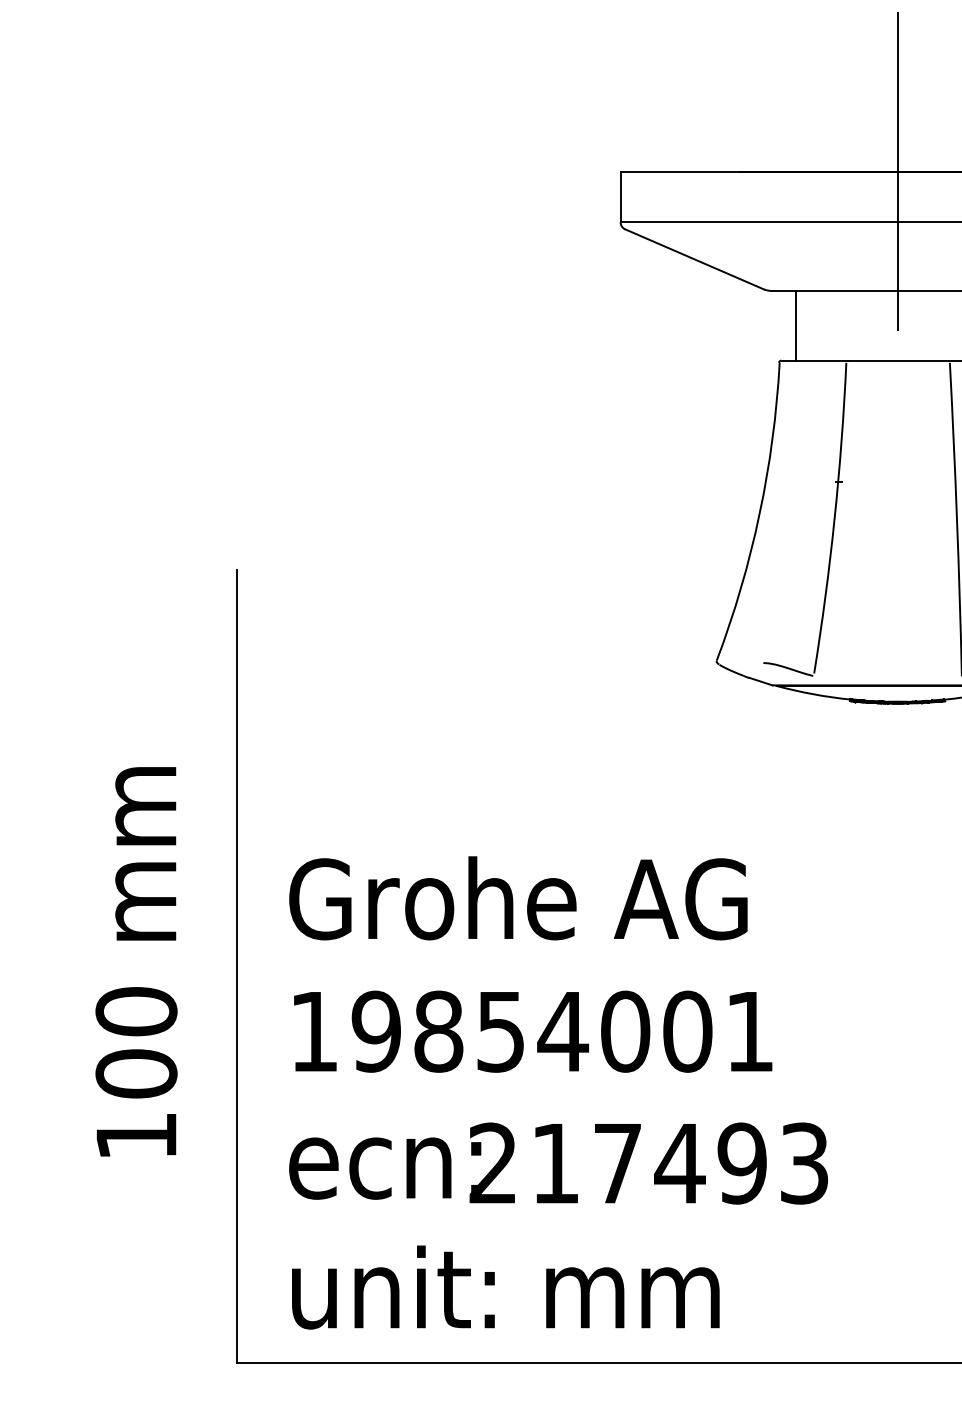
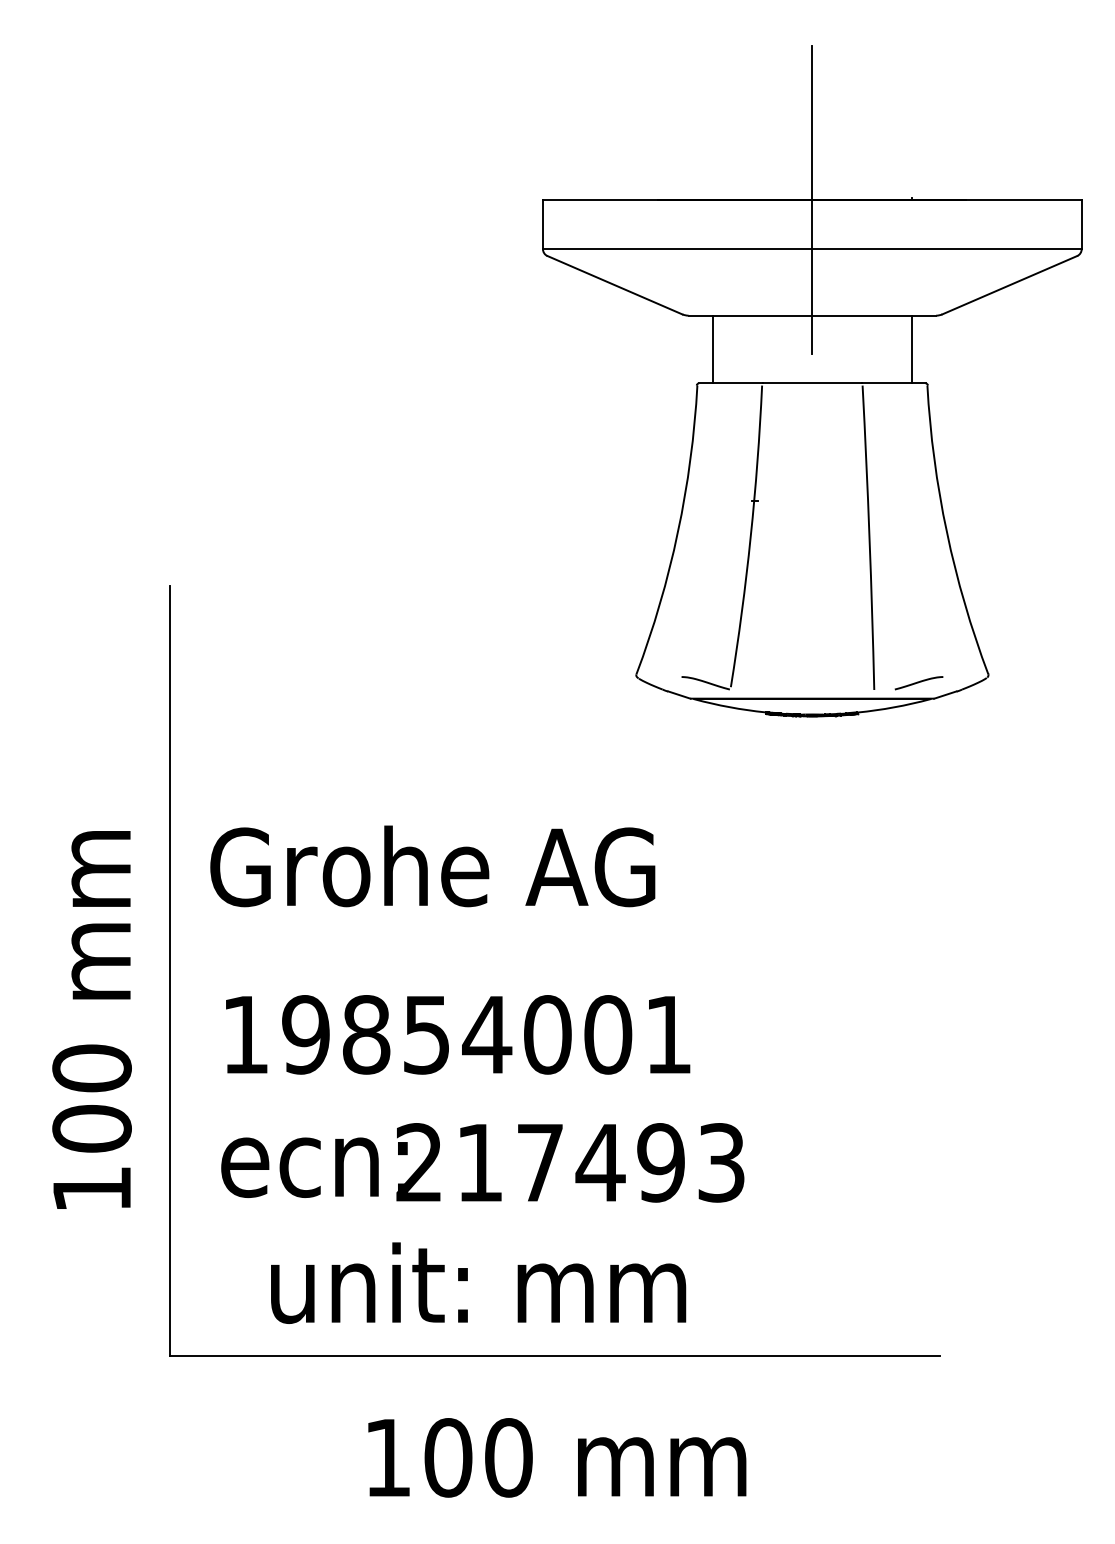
text: (518, 898) -> (432, 866), moved
text: (135, 961) -> (91, 1019), moved
text: (505, 1286) -> (478, 1282), moved

